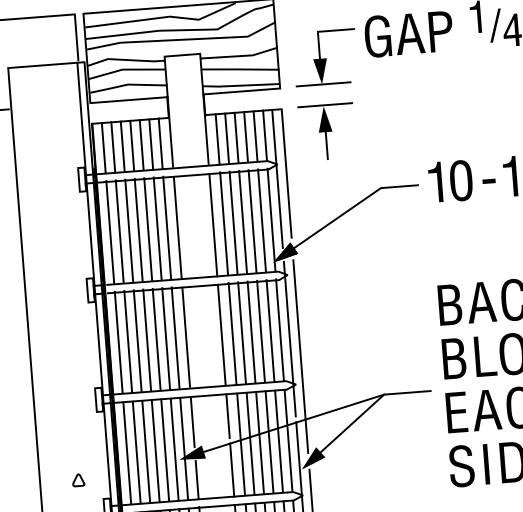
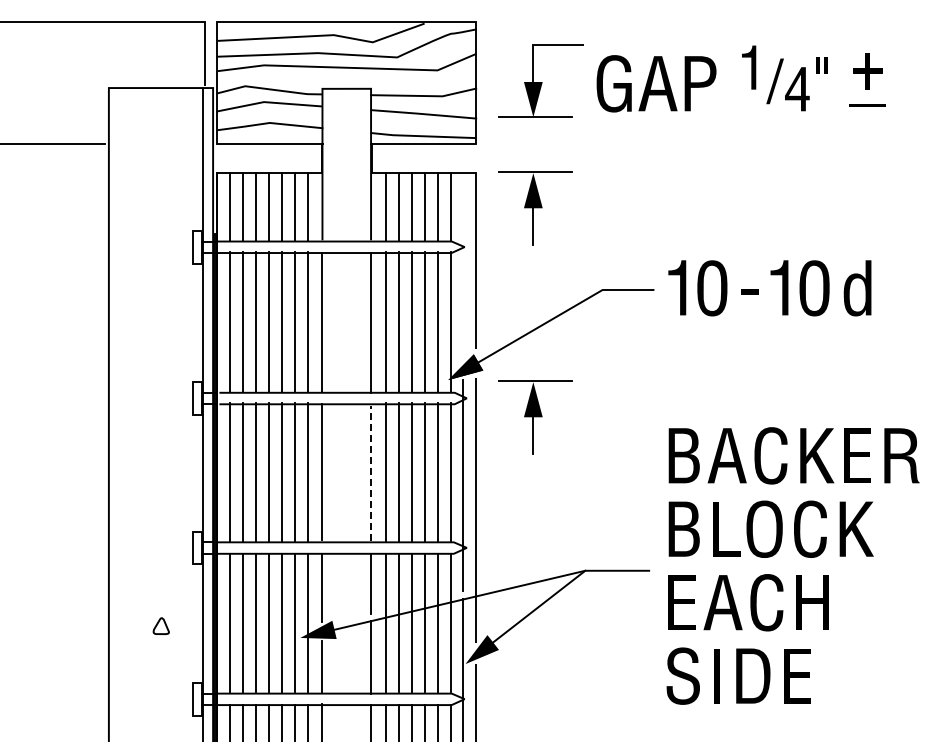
part: (325, 57) -> (540, 80), moved
line: (277, 178) -> (463, 266), removed
part: (339, 285) -> (535, 417), added
line: (222, 335) -> (371, 473), solid -> dashed
part: (77, 480) -> (160, 626), moved

